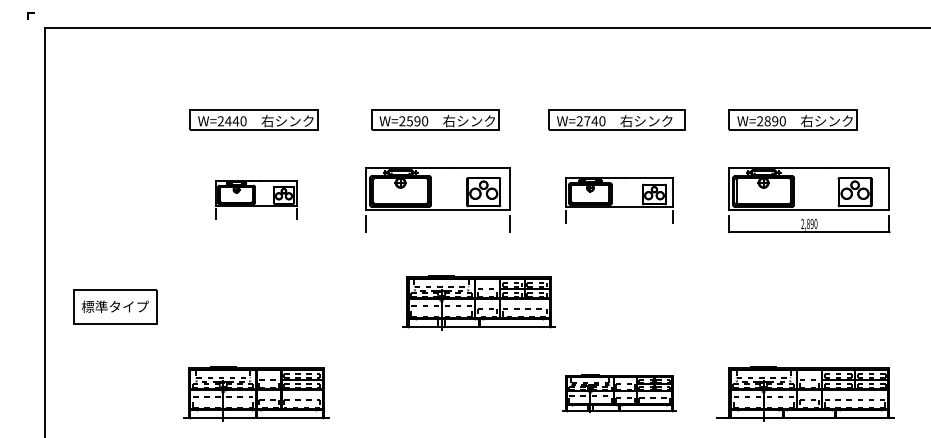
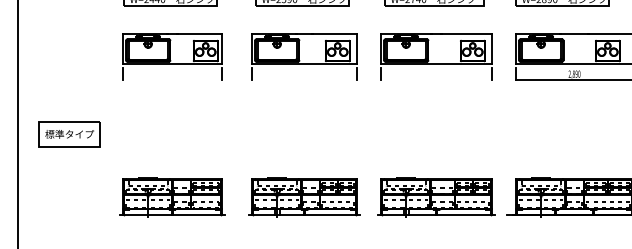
part: (256, 199) -> (172, 56), size x1.67
part: (619, 199) -> (436, 56), size x1.43
part: (478, 302) -> (304, 197), moved
part: (619, 393) -> (436, 197), size x1.43

